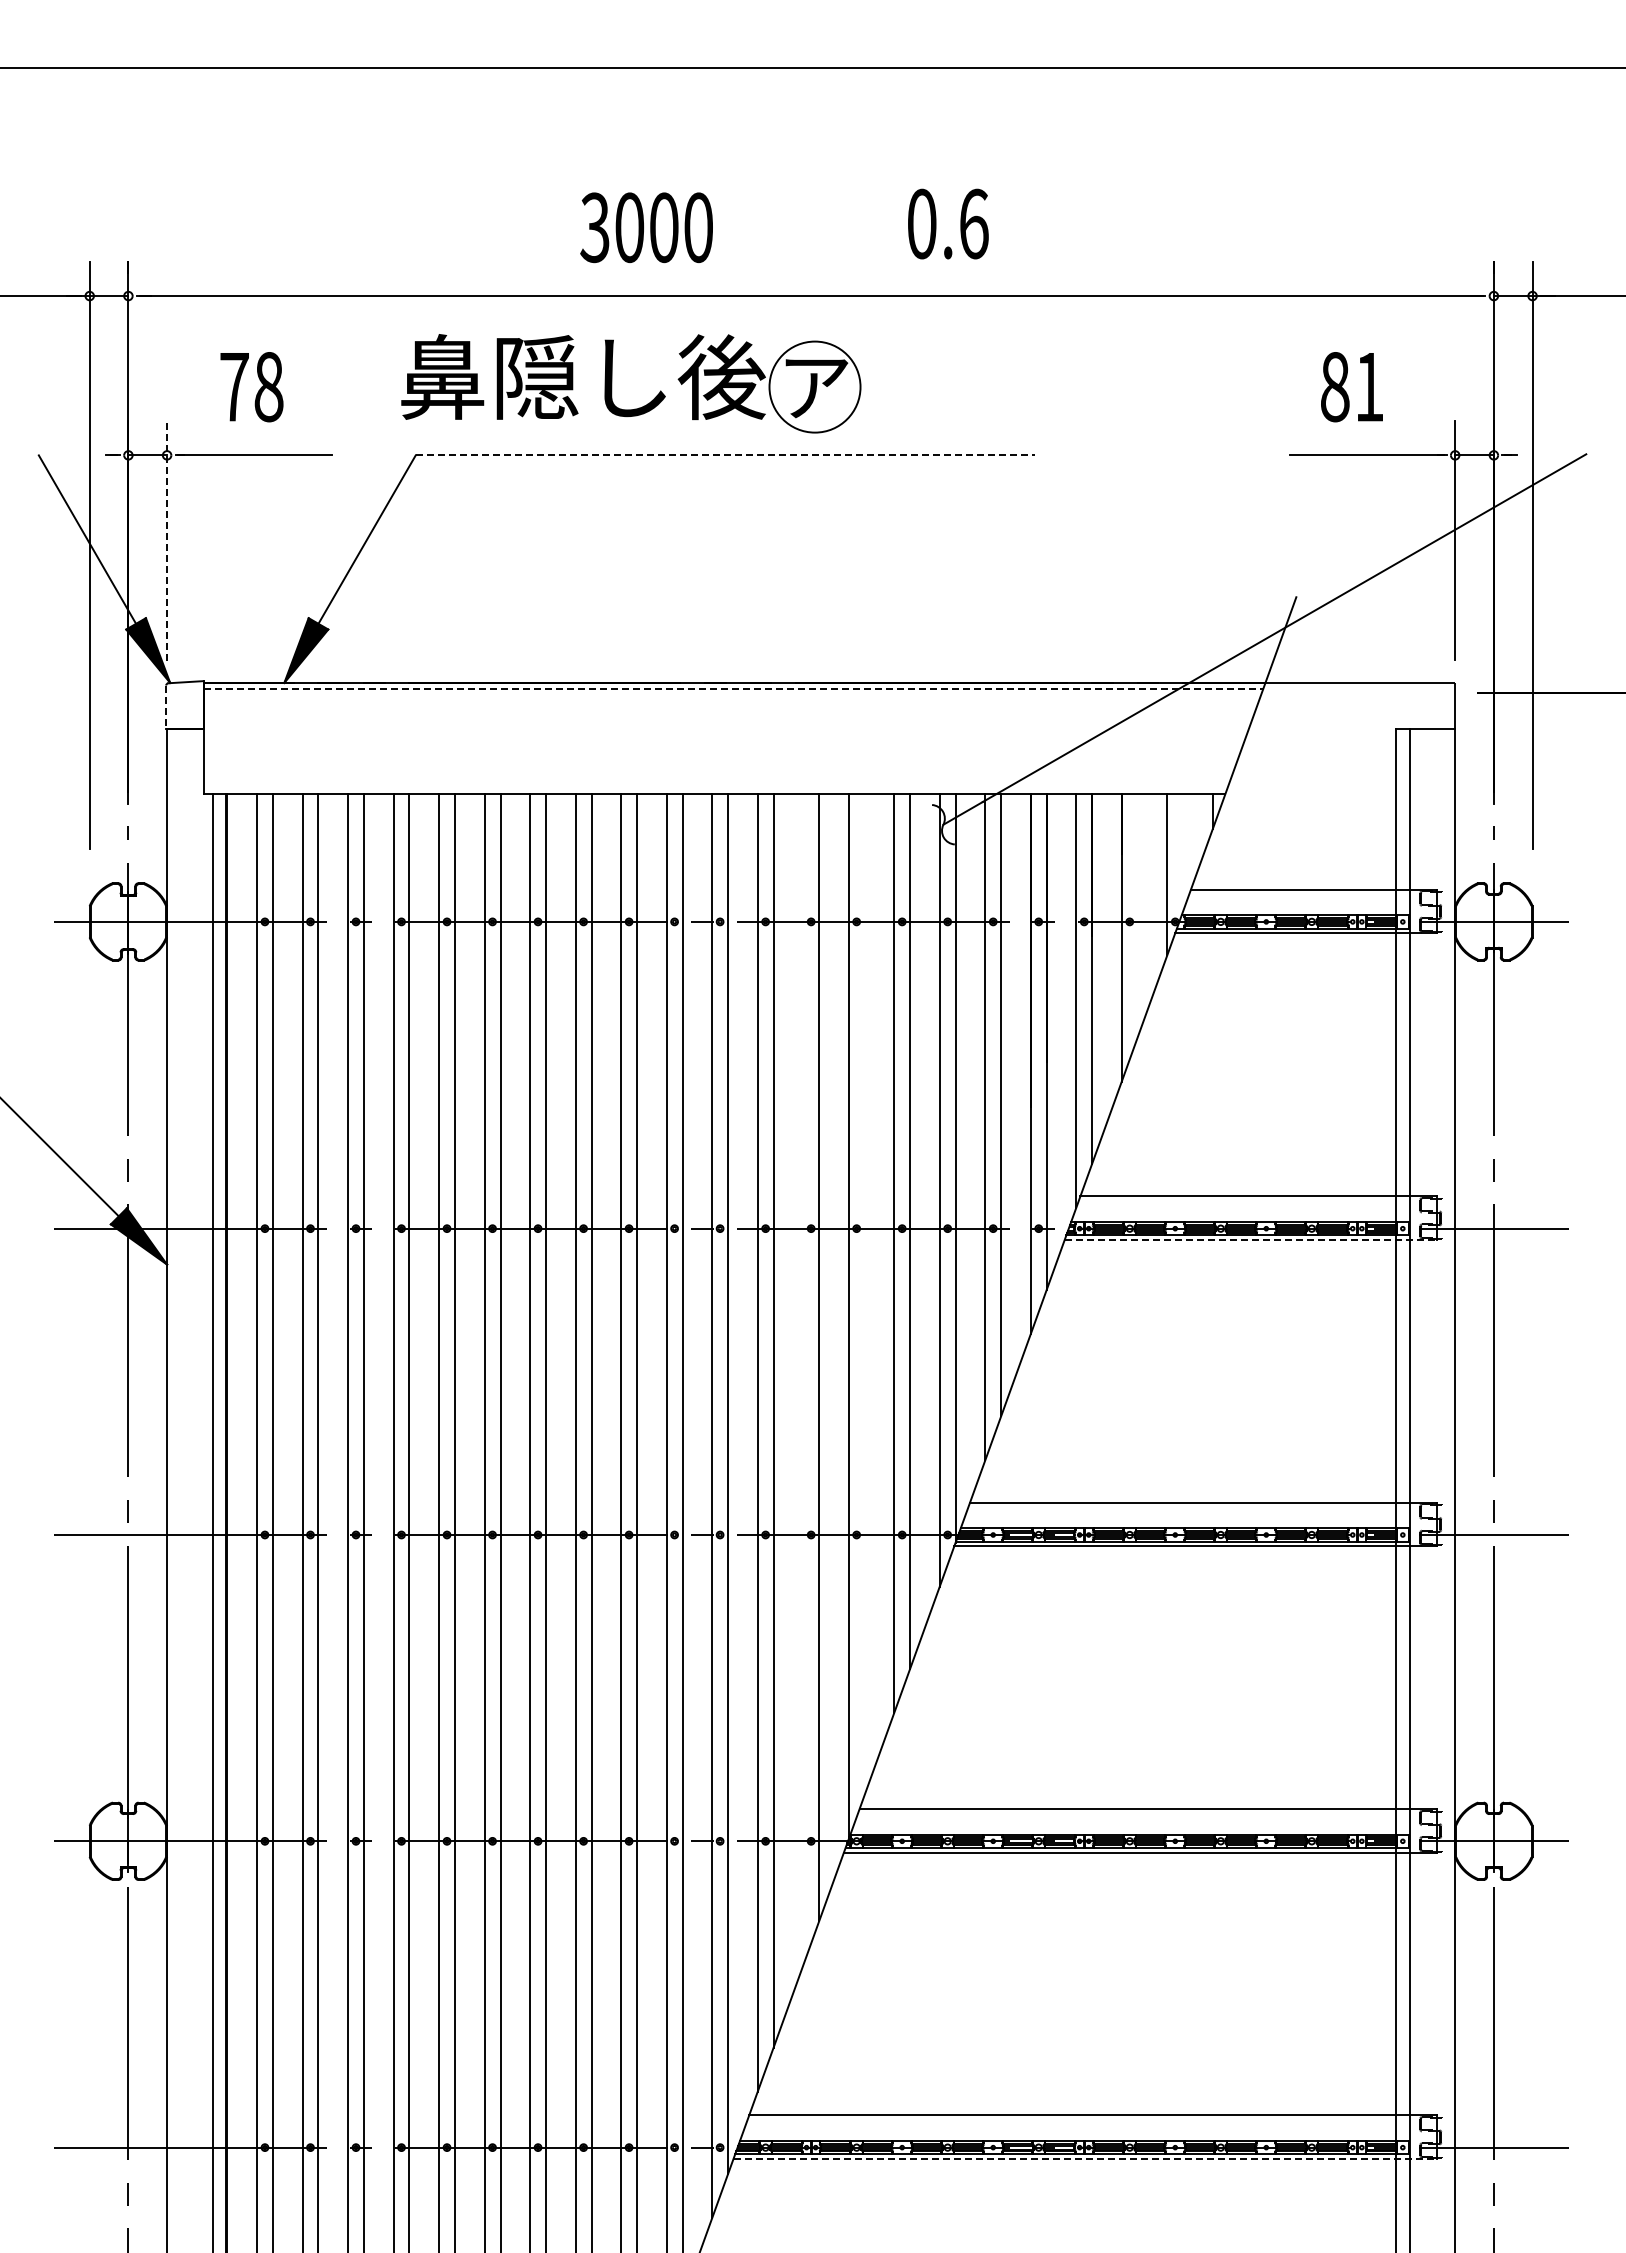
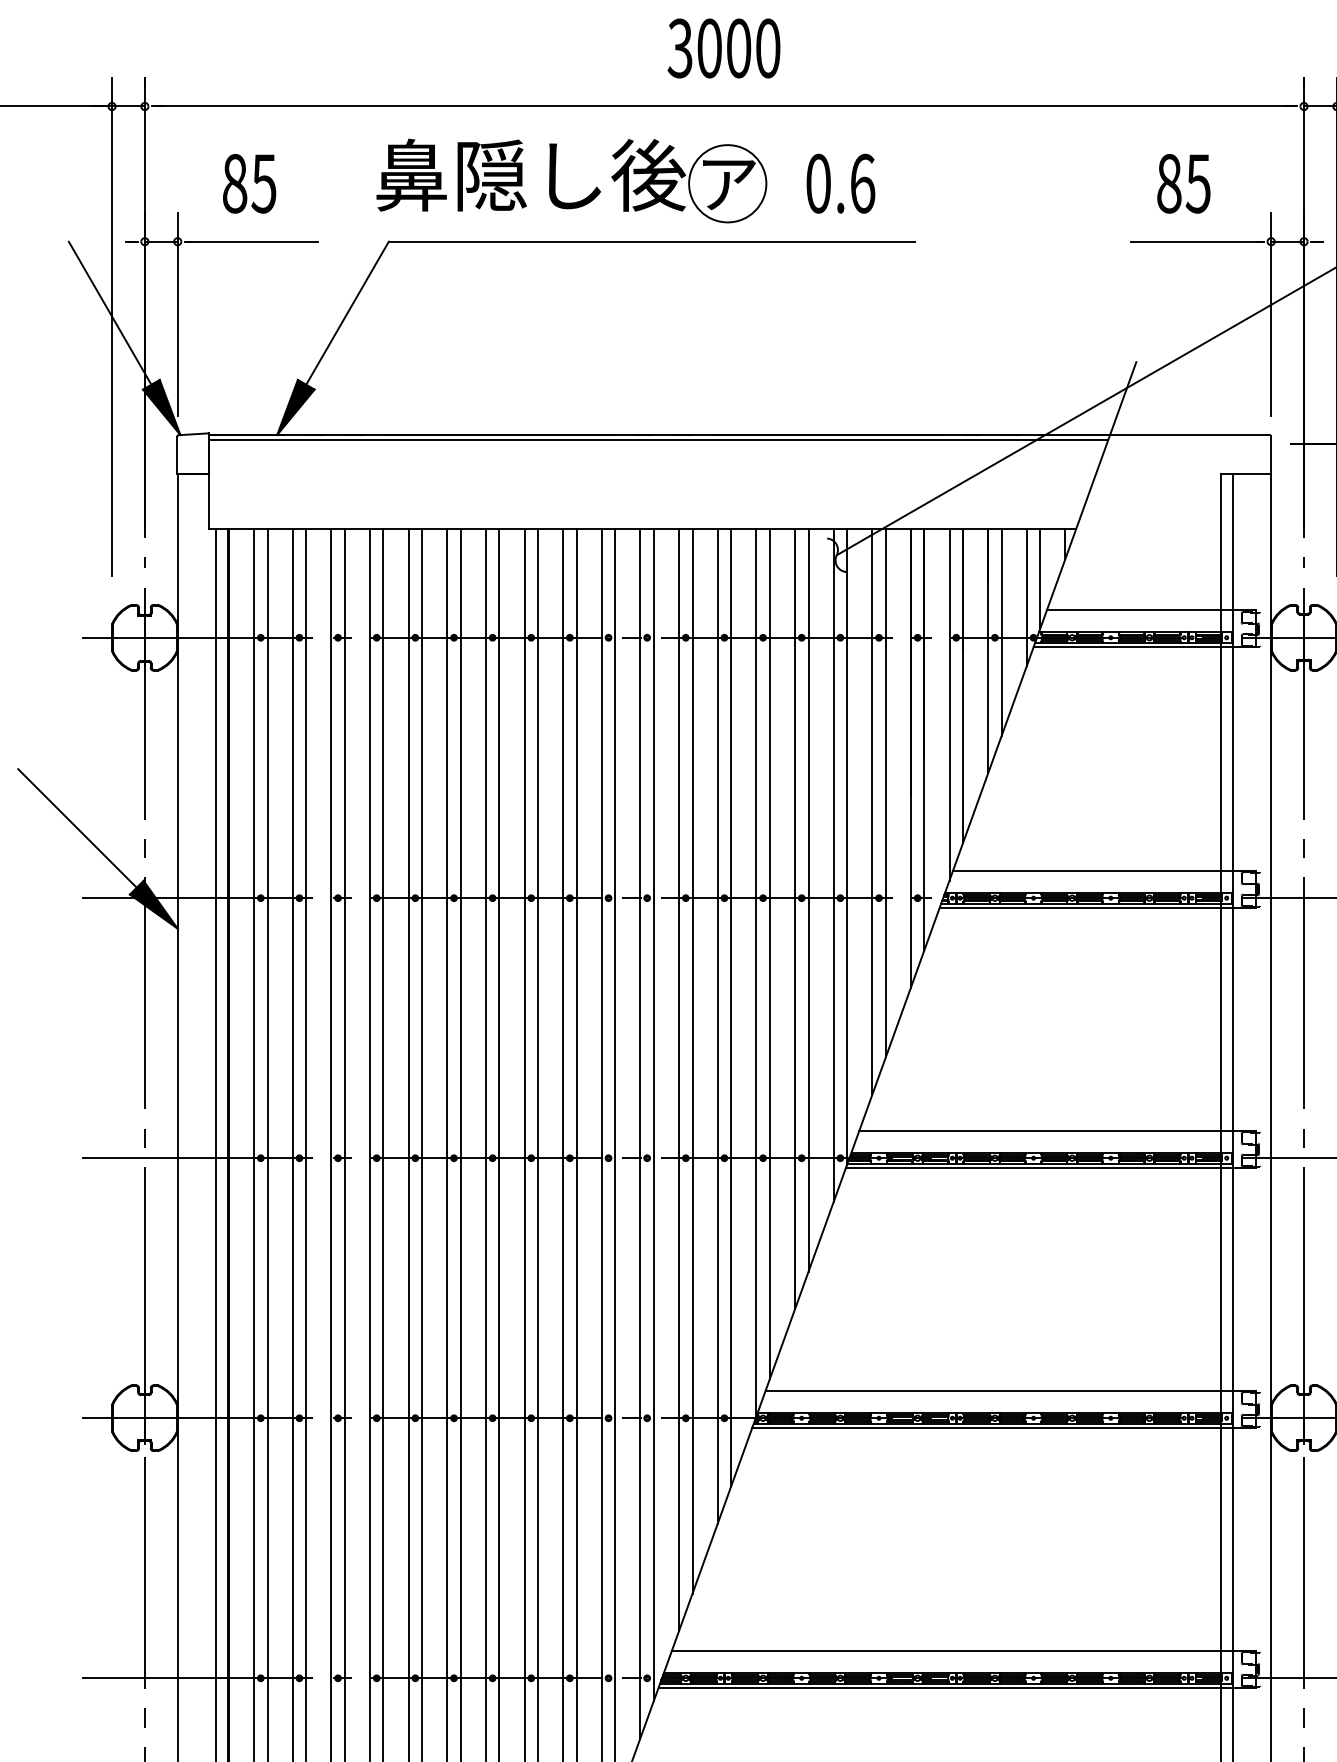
text: (948, 223) -> (841, 183), moved
text: (646, 227) -> (723, 48), moved
text: (251, 387) -> (249, 184), 78 -> 85
text: (1368, 387) -> (1197, 184), 81 -> 85
line: (725, 455) -> (651, 241), dashed -> solid
line: (167, 541) -> (178, 314), dashed -> solid
line: (733, 689) -> (658, 440), dashed -> solid
line: (166, 707) -> (177, 455), dashed -> solid
line: (1183, 852) -> (1040, 578), added
line: (1137, 915) -> (1001, 632), added
line: (1251, 1240) -> (1098, 908), dashed -> solid
line: (864, 1294) -> (769, 954), added
line: (803, 1379) -> (717, 1026), added
line: (1085, 2159) -> (957, 1688), dashed -> solid

